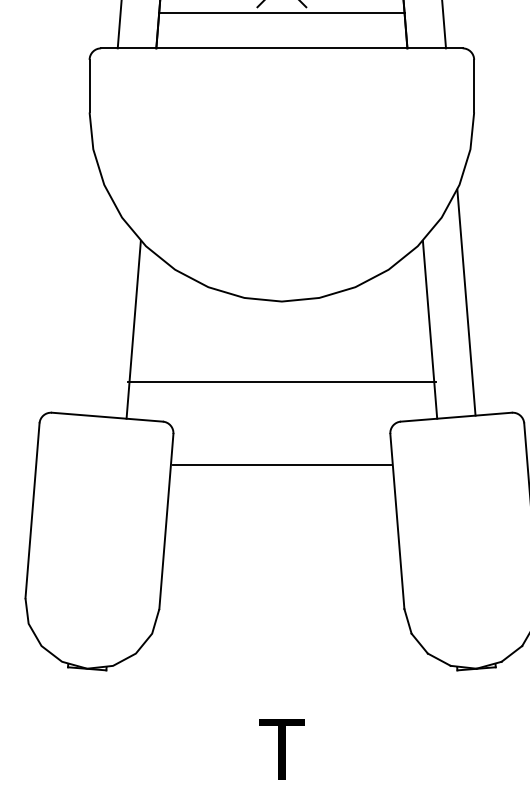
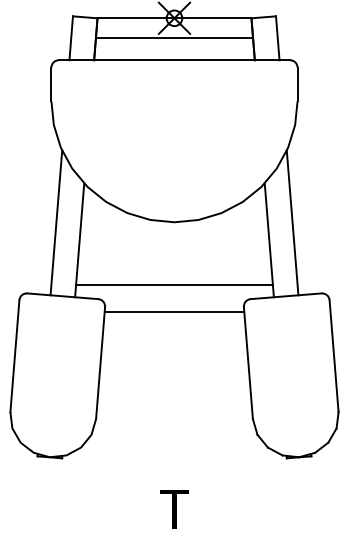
line: (97, 301) -> (56, 222), added
line: (281, 381) -> (174, 284), moved
line: (281, 465) -> (174, 312), moved

